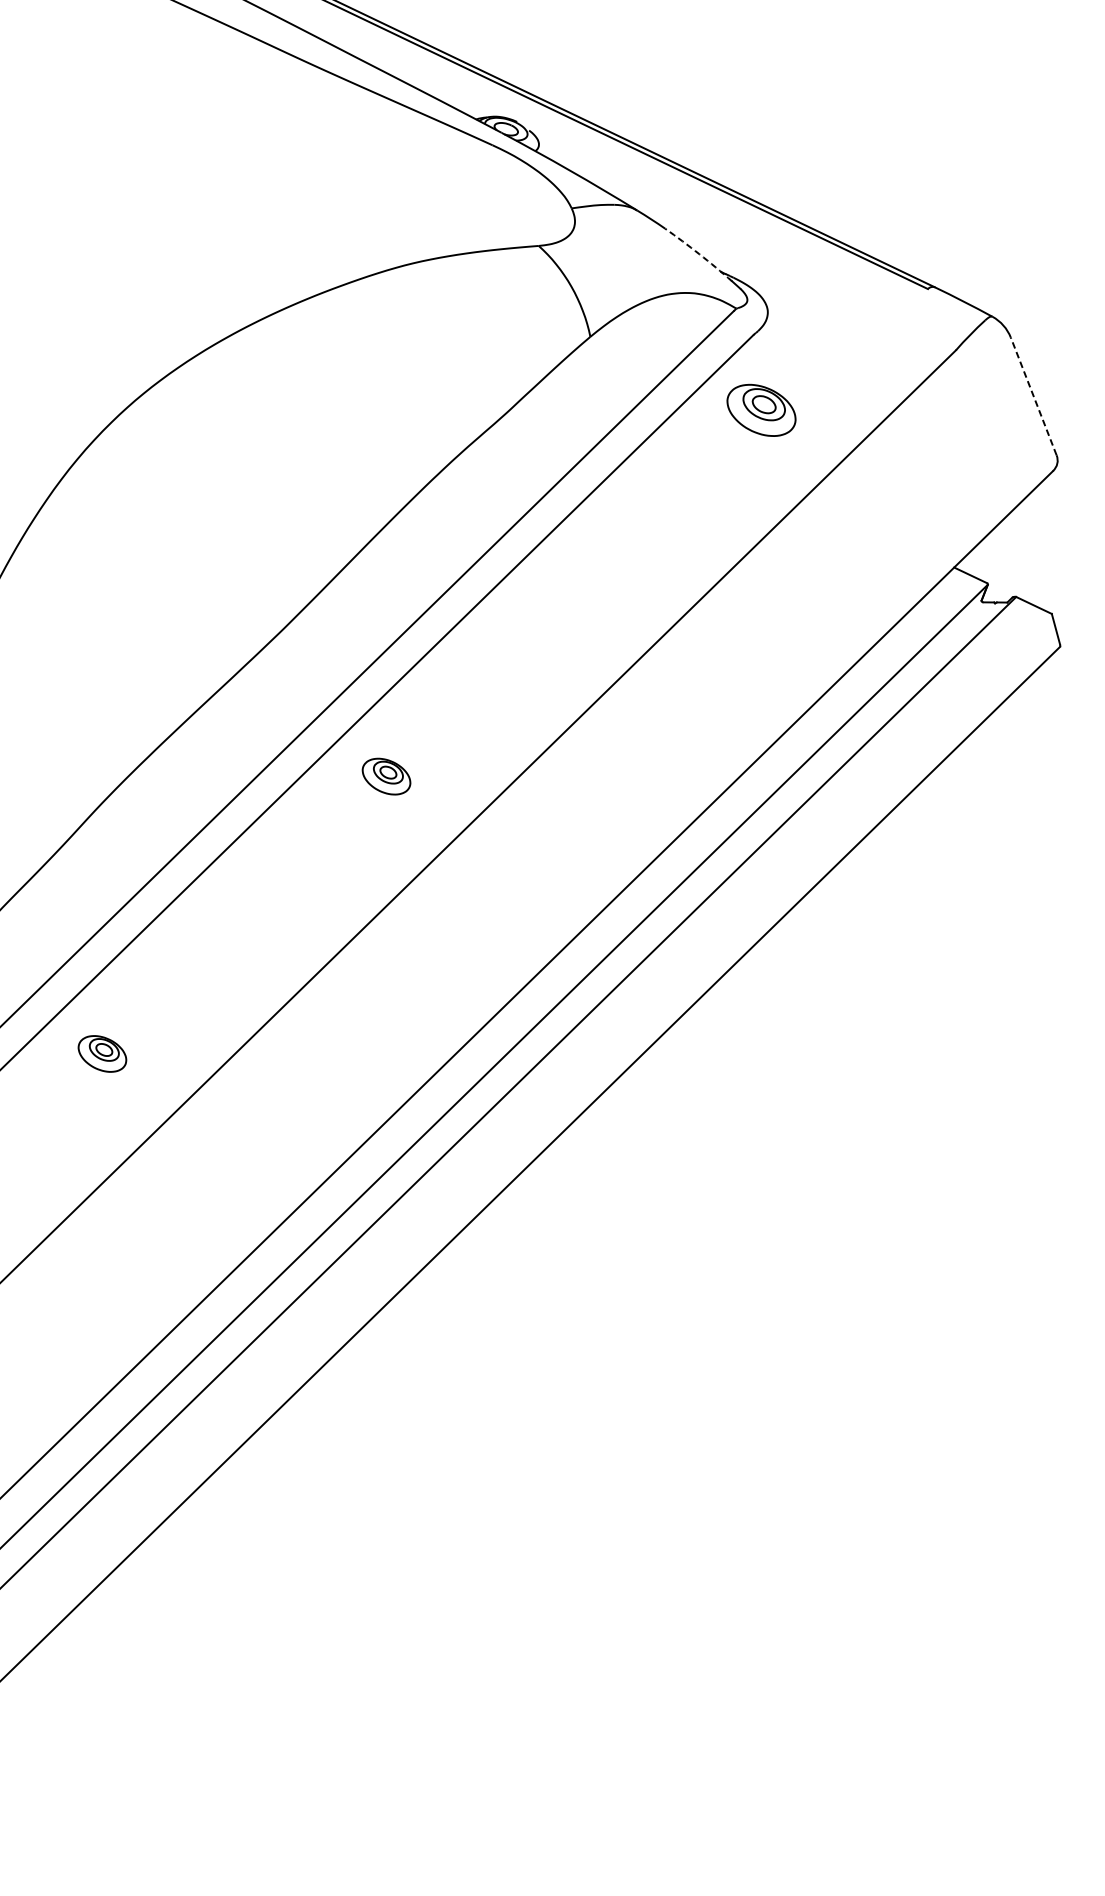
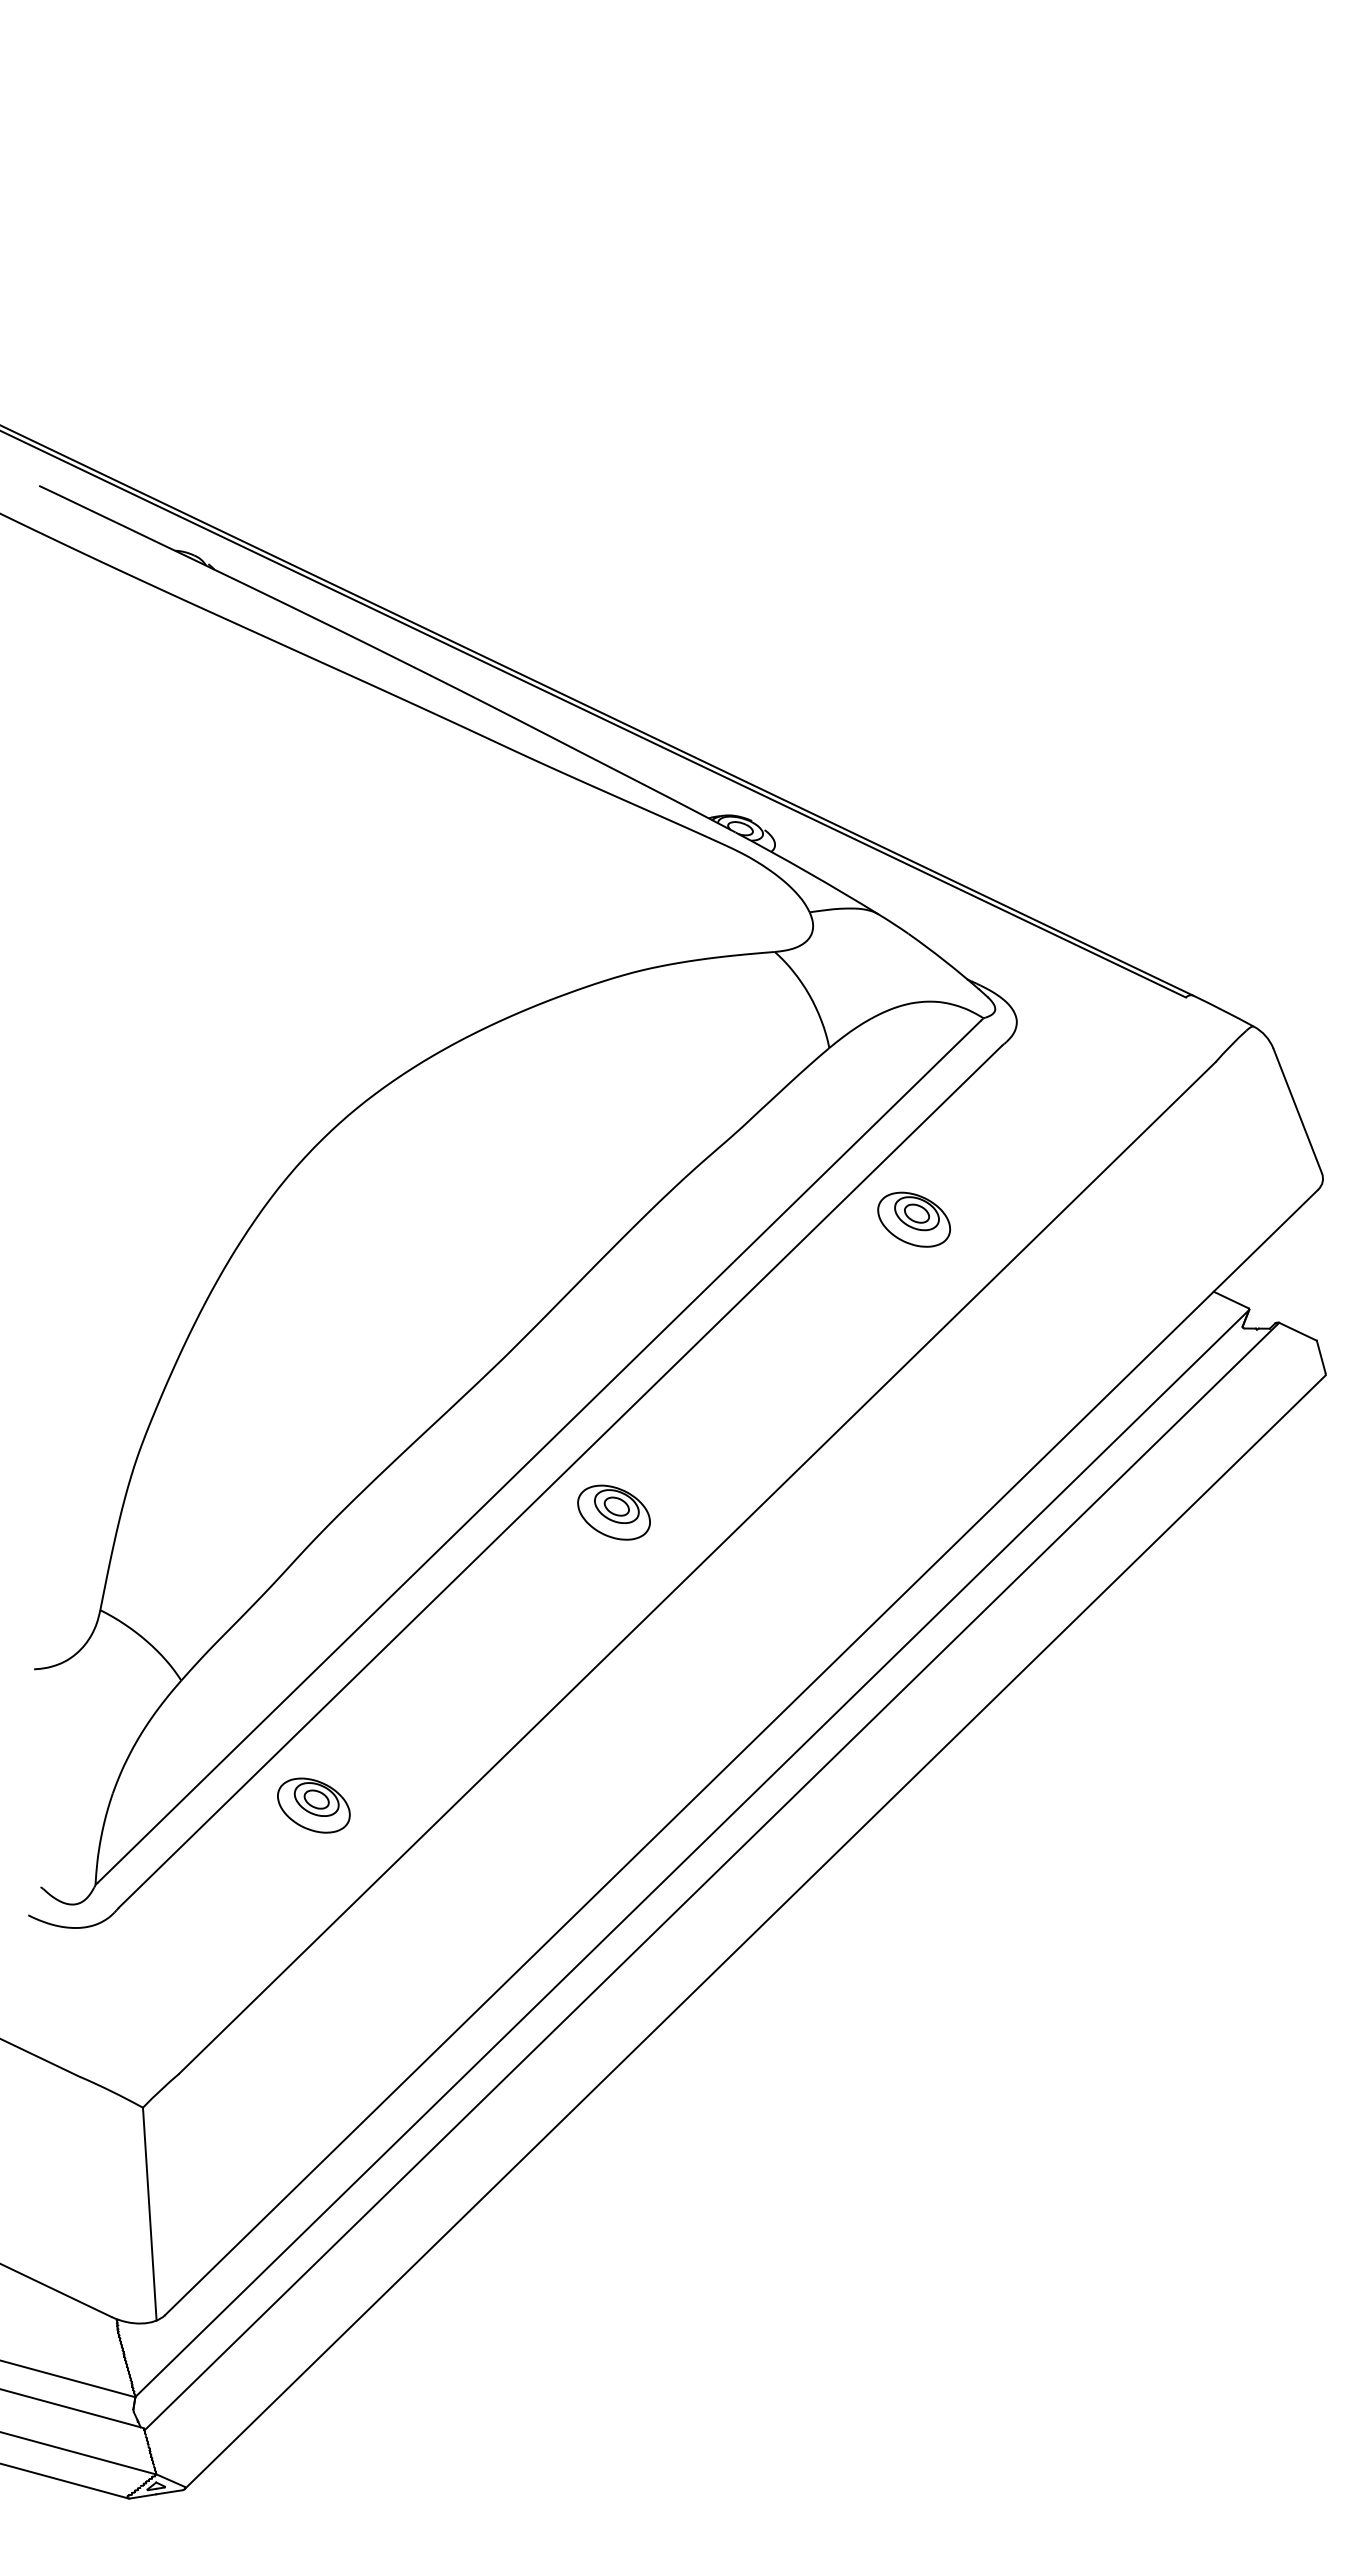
arc: (699, 254) -> (944, 960), dashed -> solid
line: (1033, 395) -> (1297, 1110), dashed -> solid
part: (761, 410) -> (914, 1219), moved
part: (386, 776) -> (613, 1512), size x1.43
part: (102, 1053) -> (313, 1805), size x1.43

